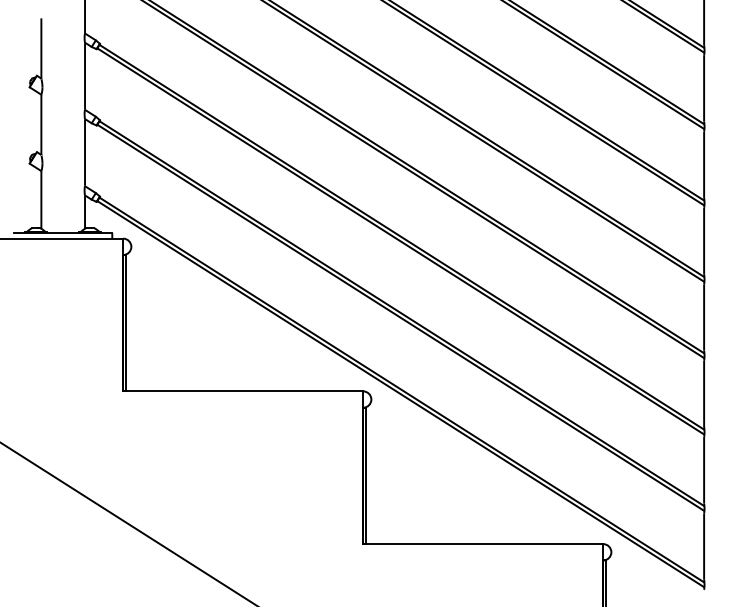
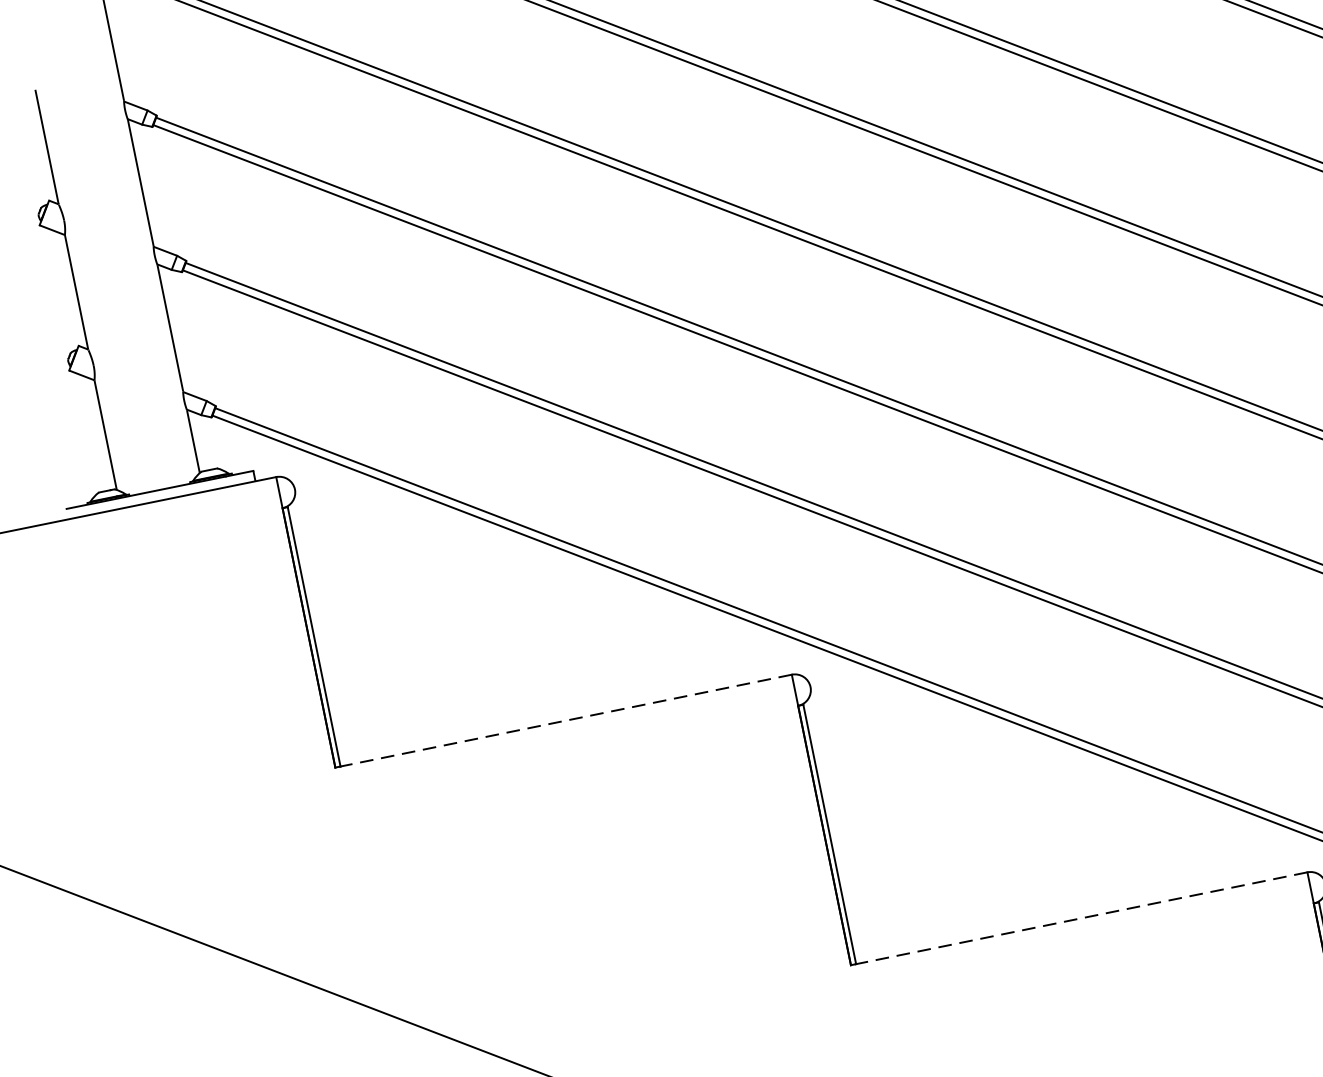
line: (242, 391) -> (562, 721), solid -> dashed
line: (482, 544) -> (1078, 919), solid -> dashed

